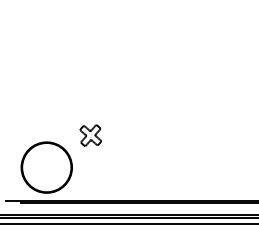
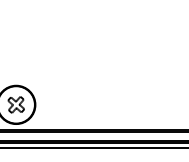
part: (90, 135) -> (16, 104), moved

